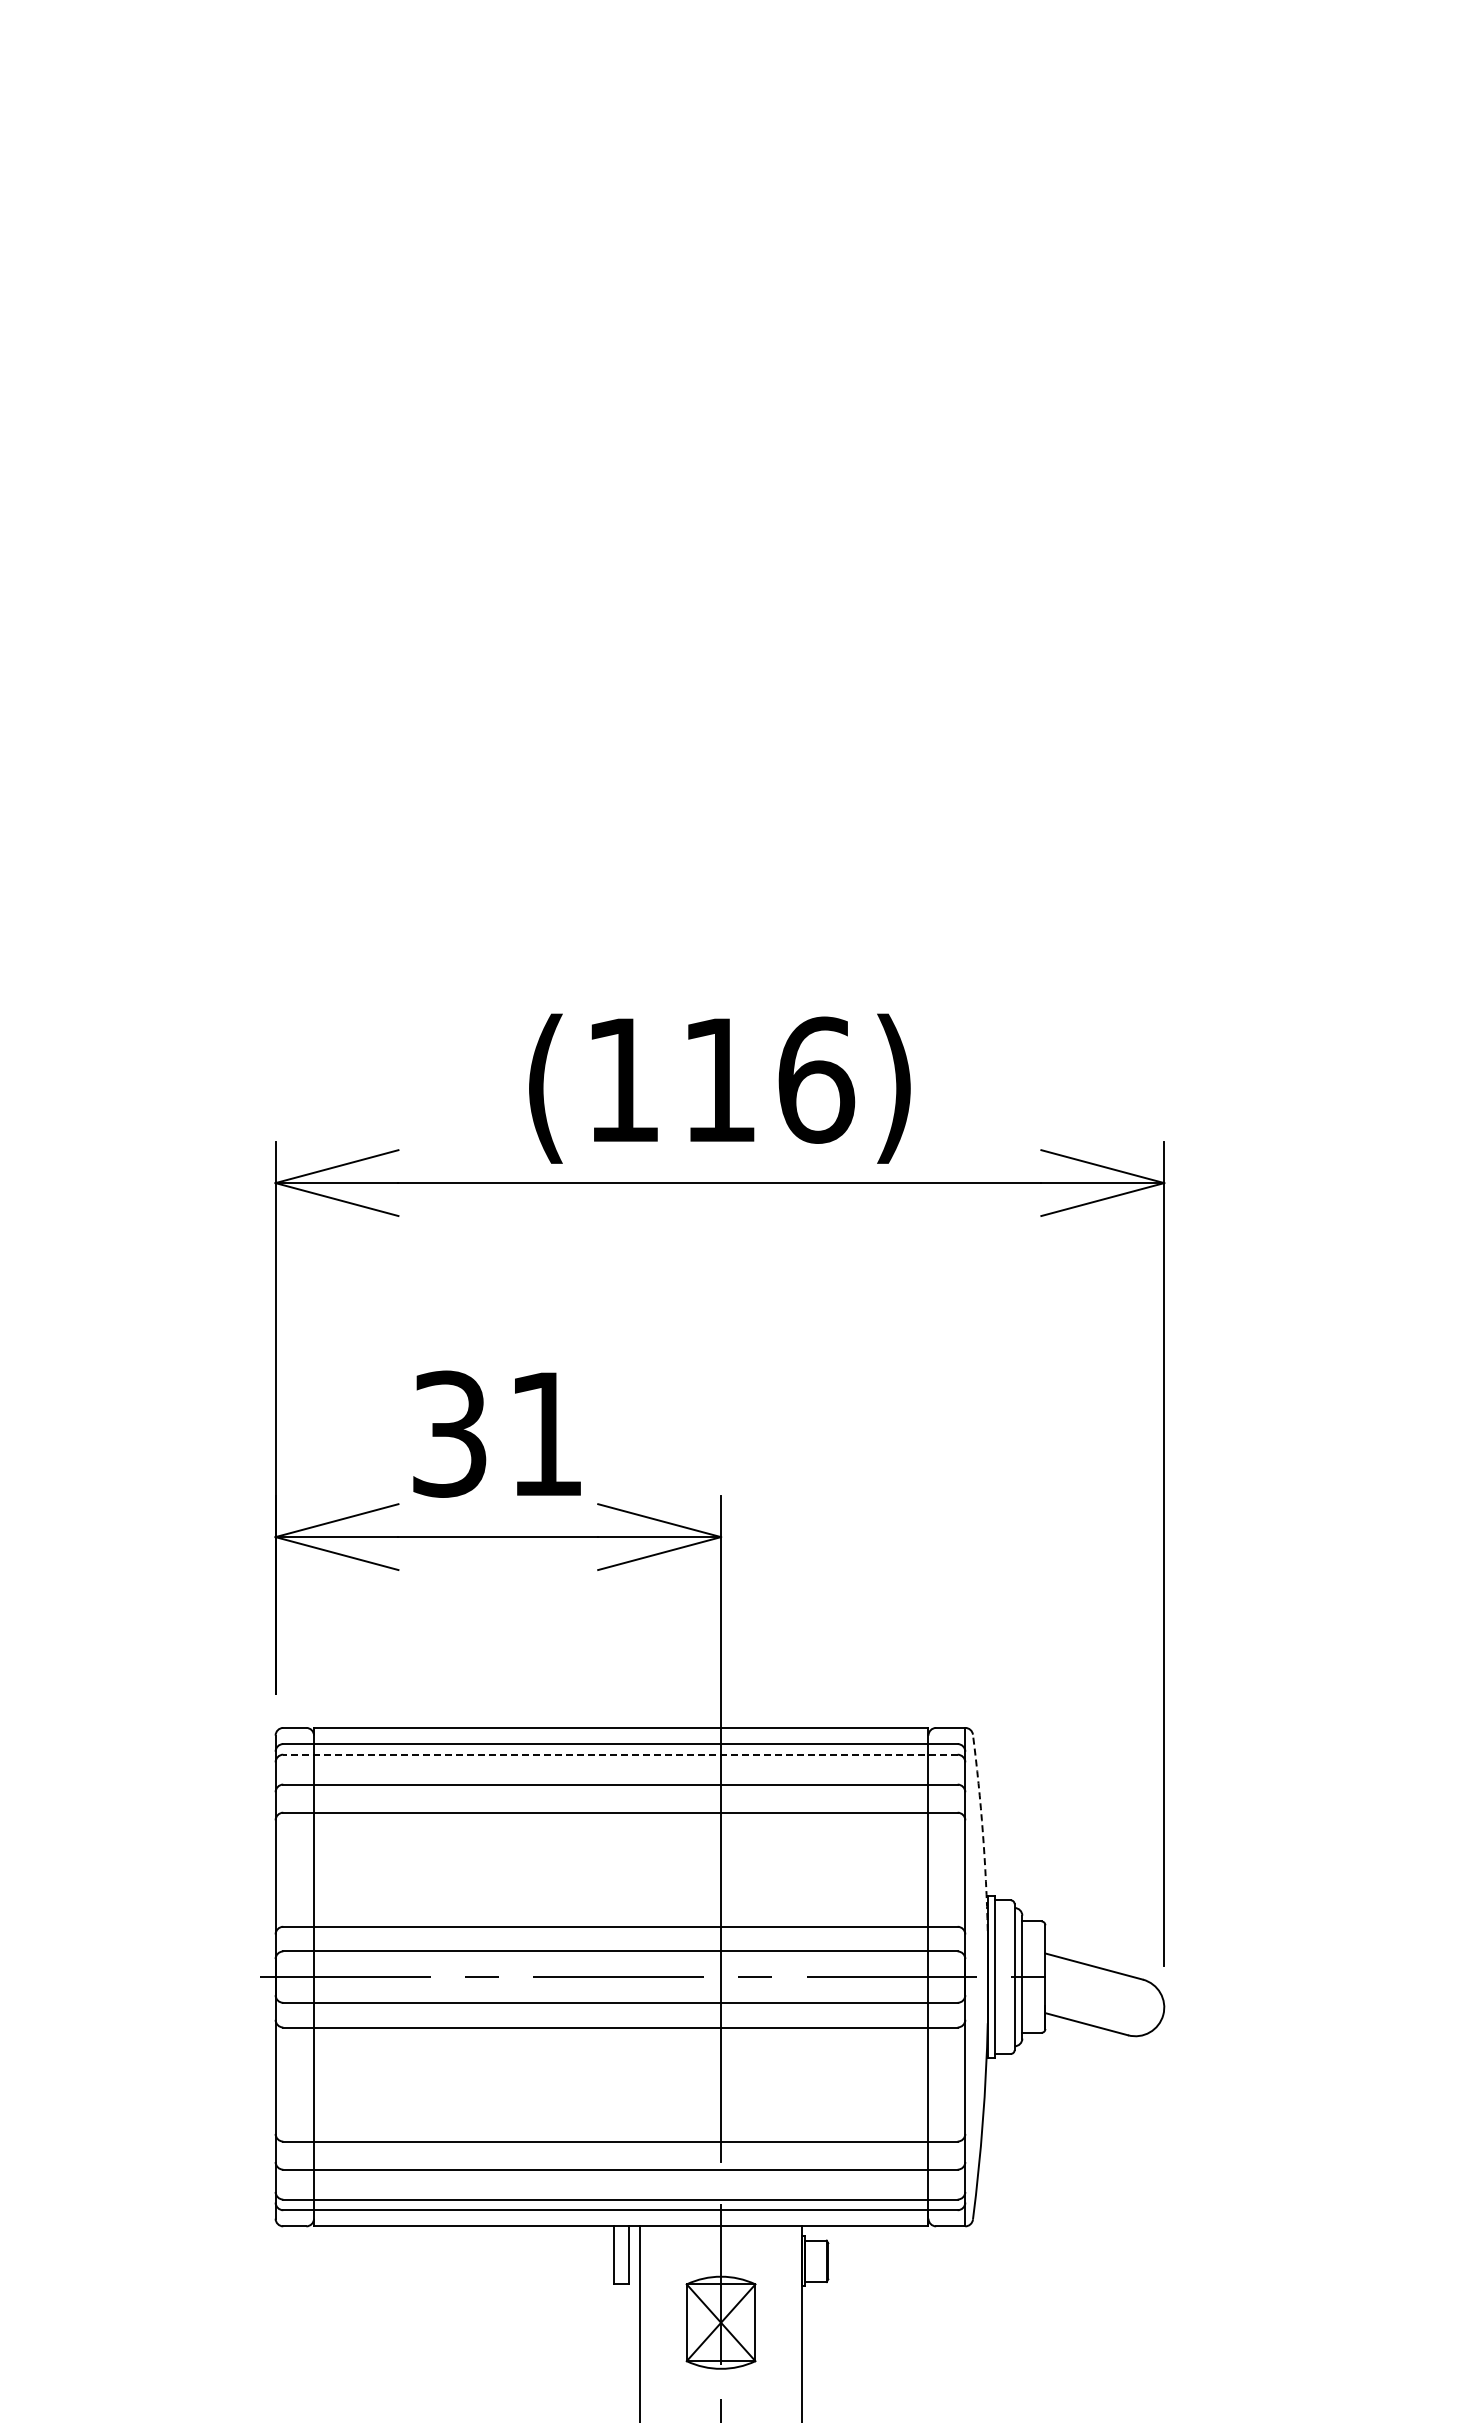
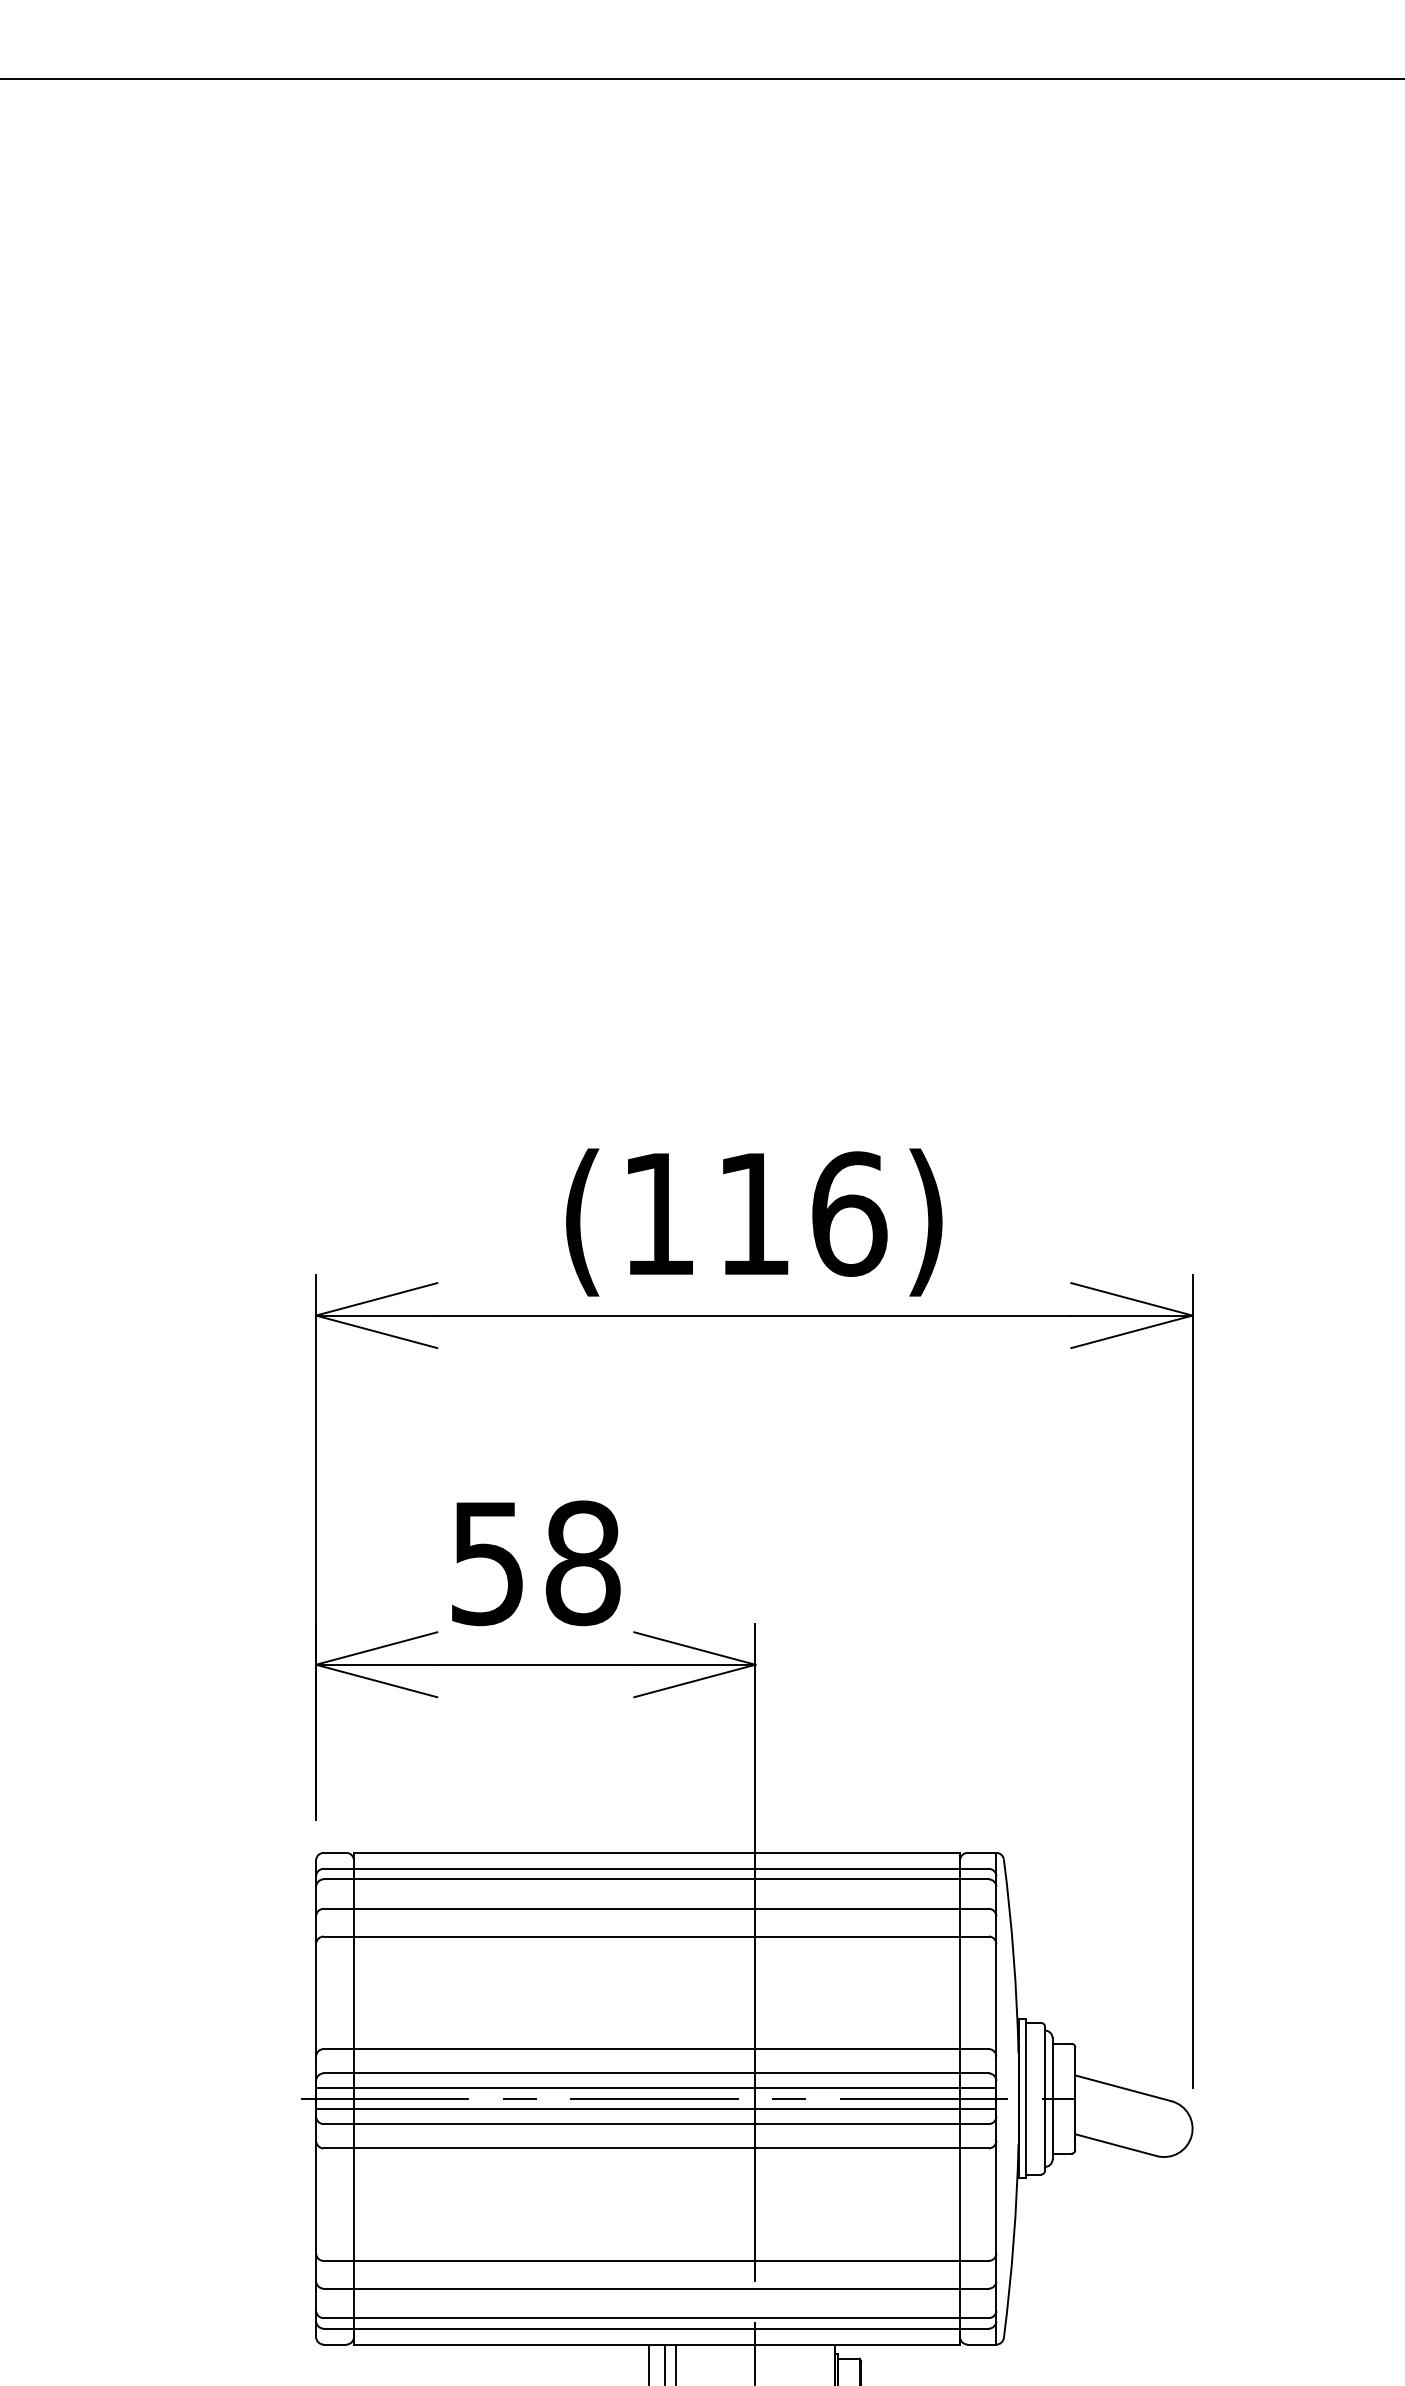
text: (498, 1433) -> (535, 1562), 31 -> 58
line: (619, 1754) -> (655, 1879), dashed -> solid
arc: (982, 1832) -> (1013, 1956), dashed -> solid
line: (620, 1966) -> (656, 2088), added
line: (620, 1987) -> (656, 2108), added

